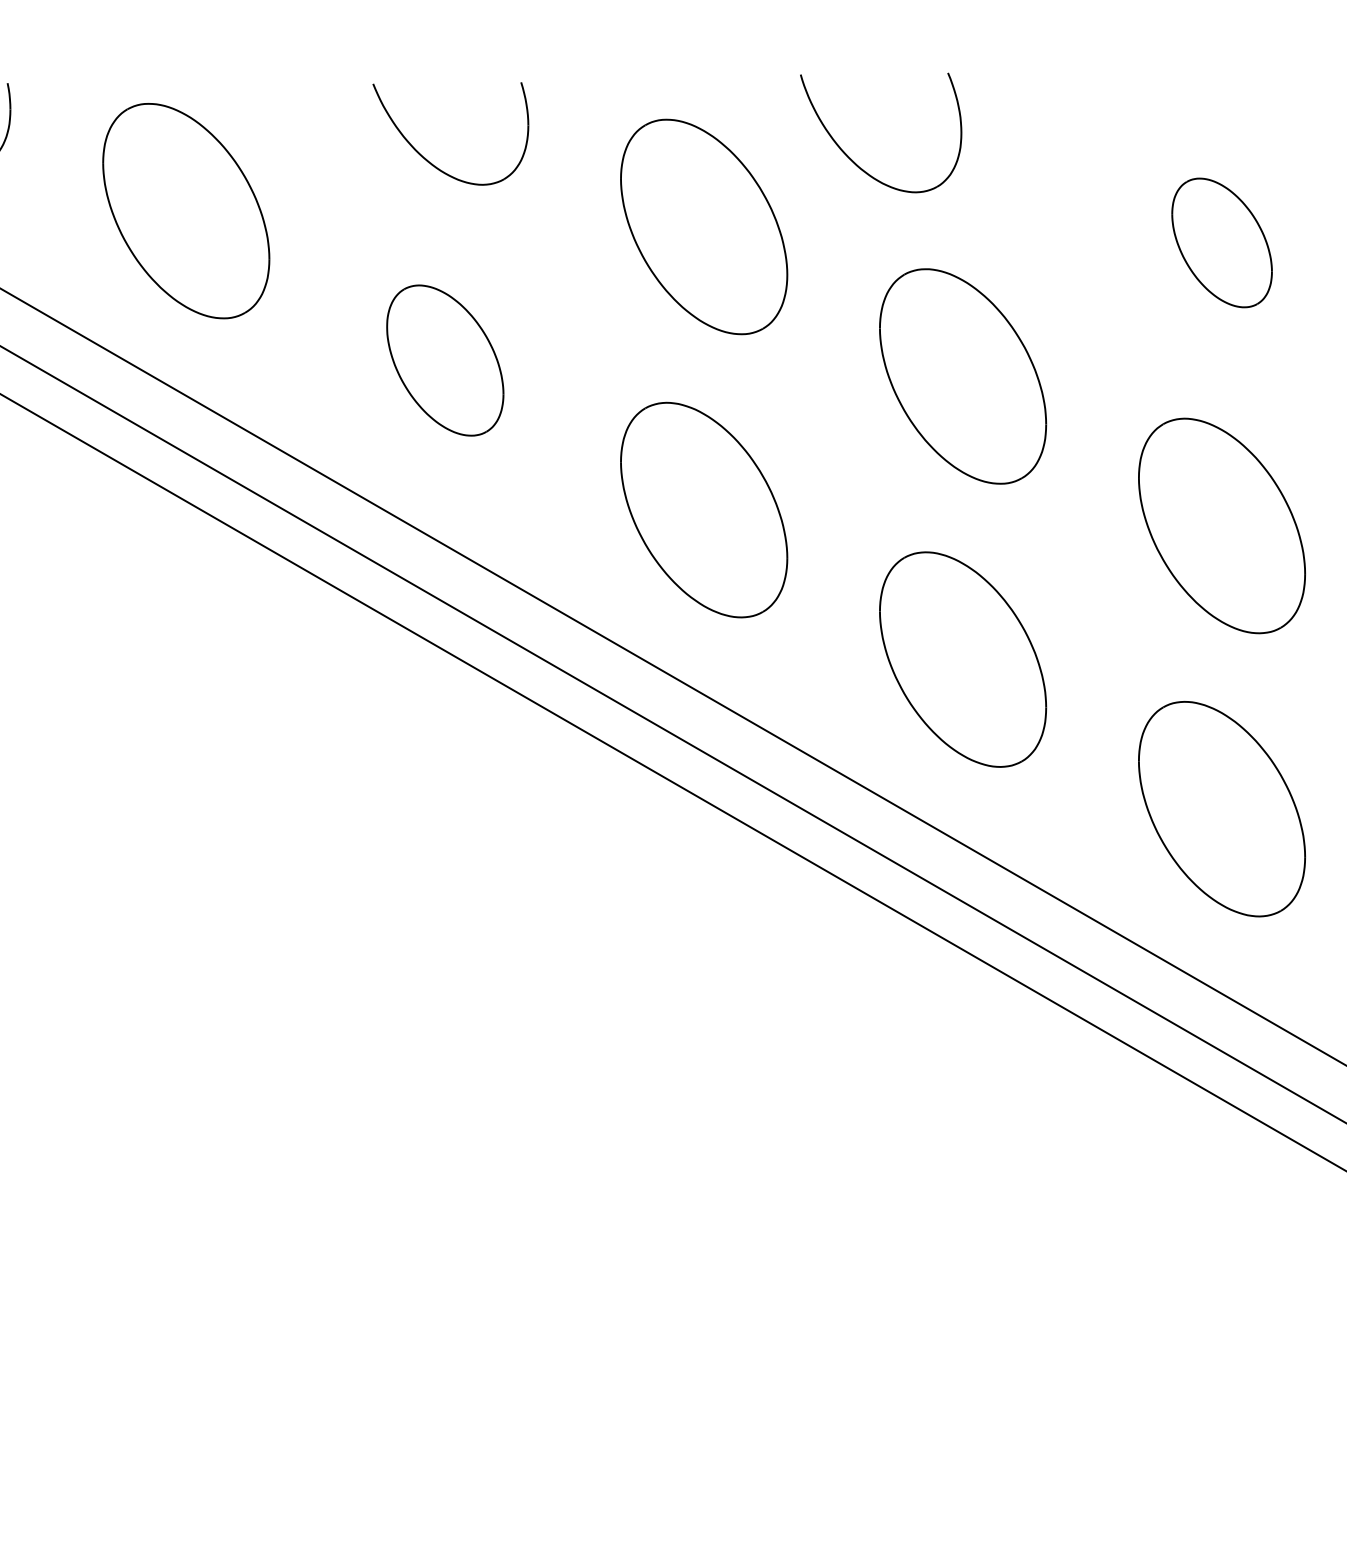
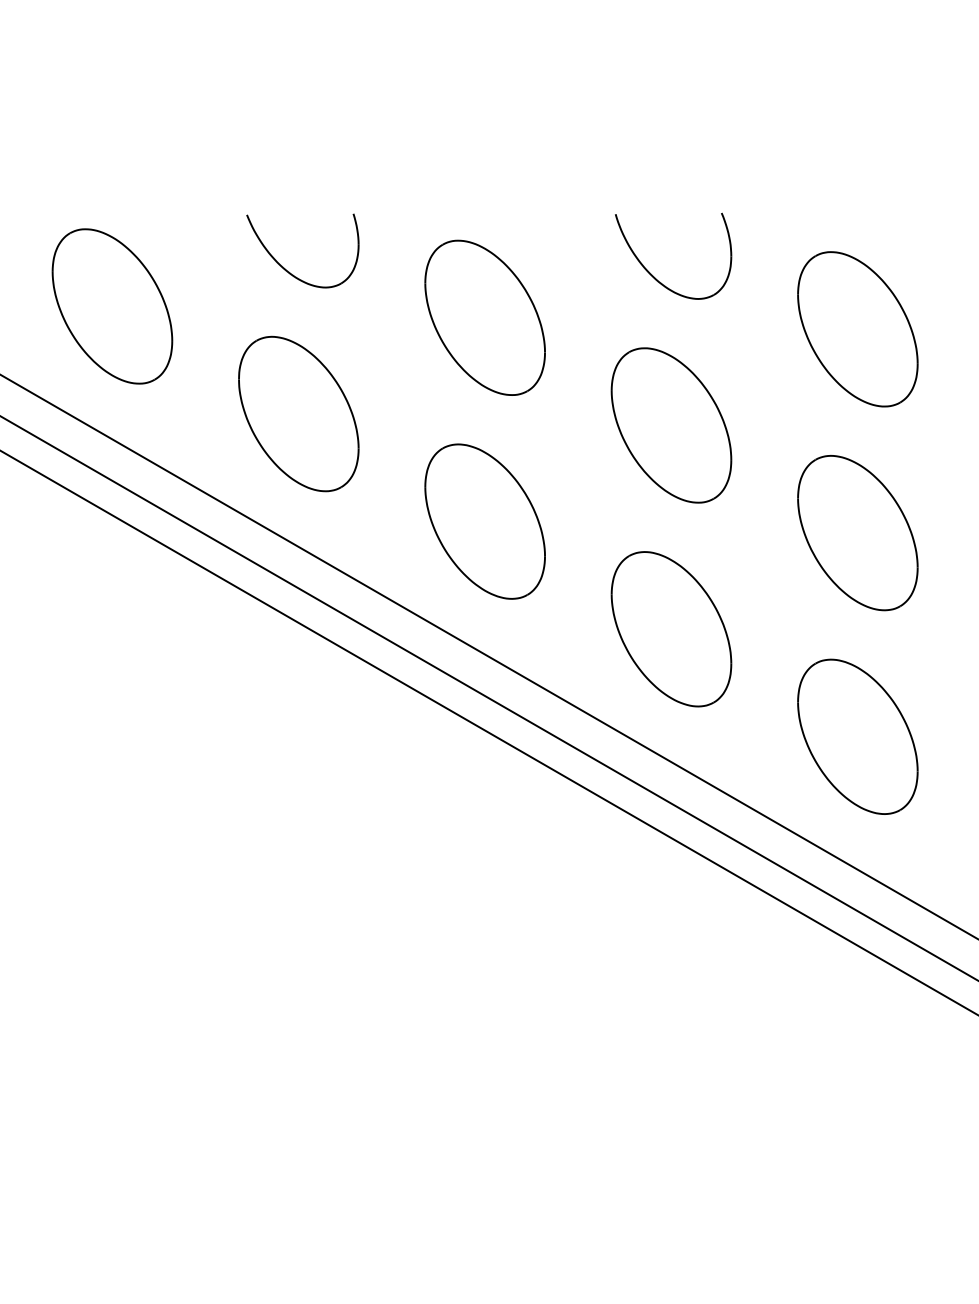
part: (853, 159) -> (653, 275), moved
part: (1221, 243) -> (857, 329), size x1.67
part: (444, 359) -> (298, 413), size x1.43

